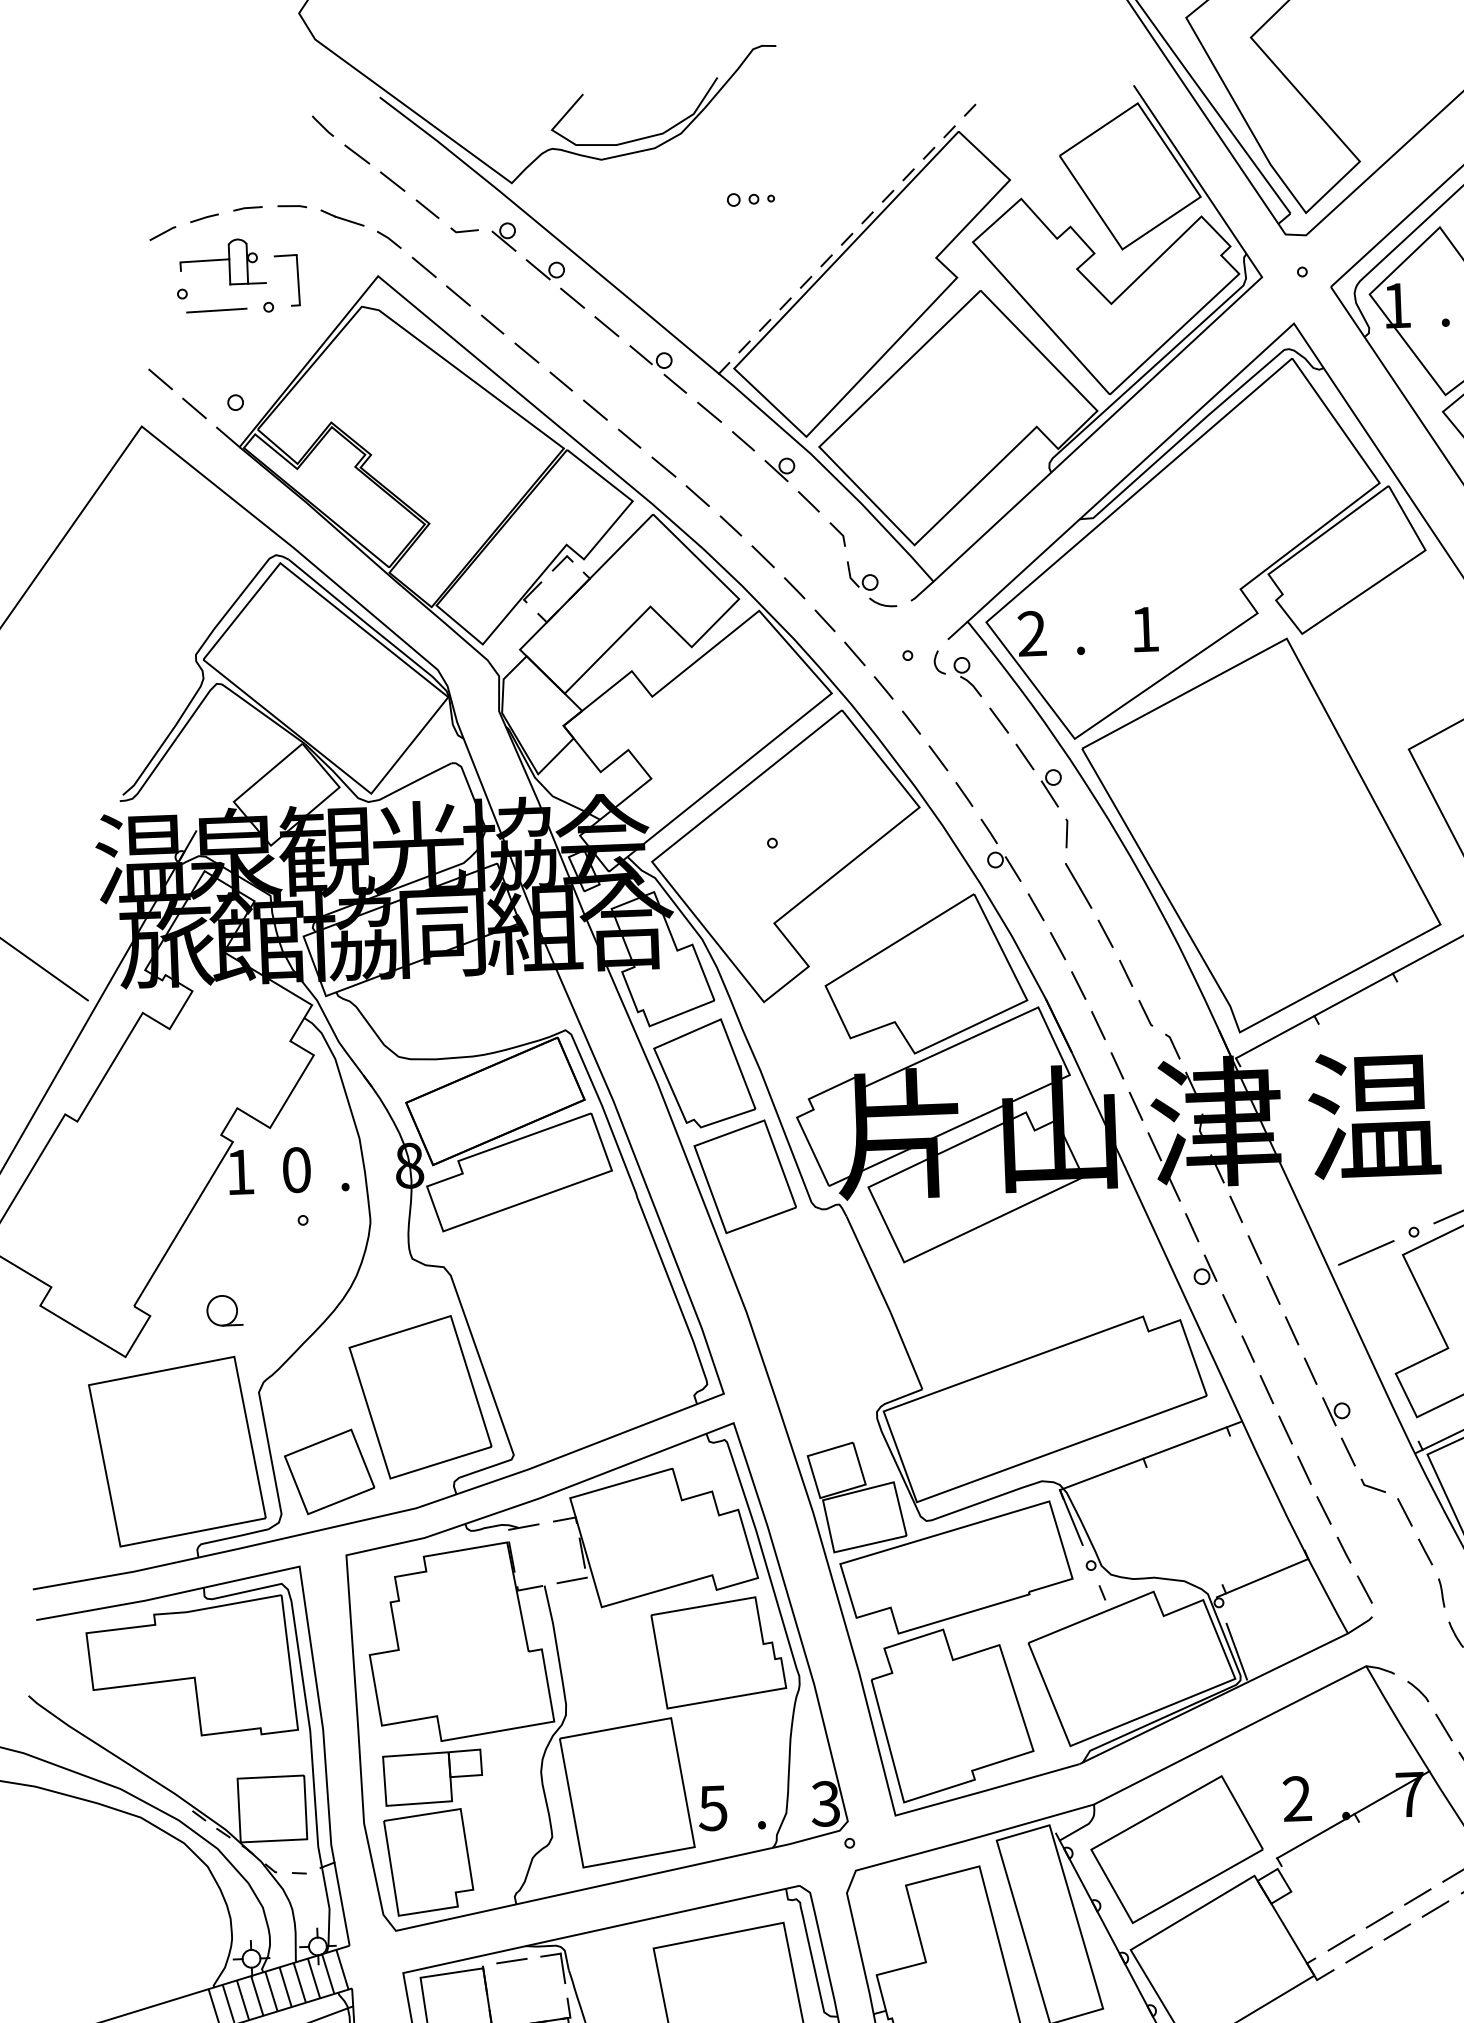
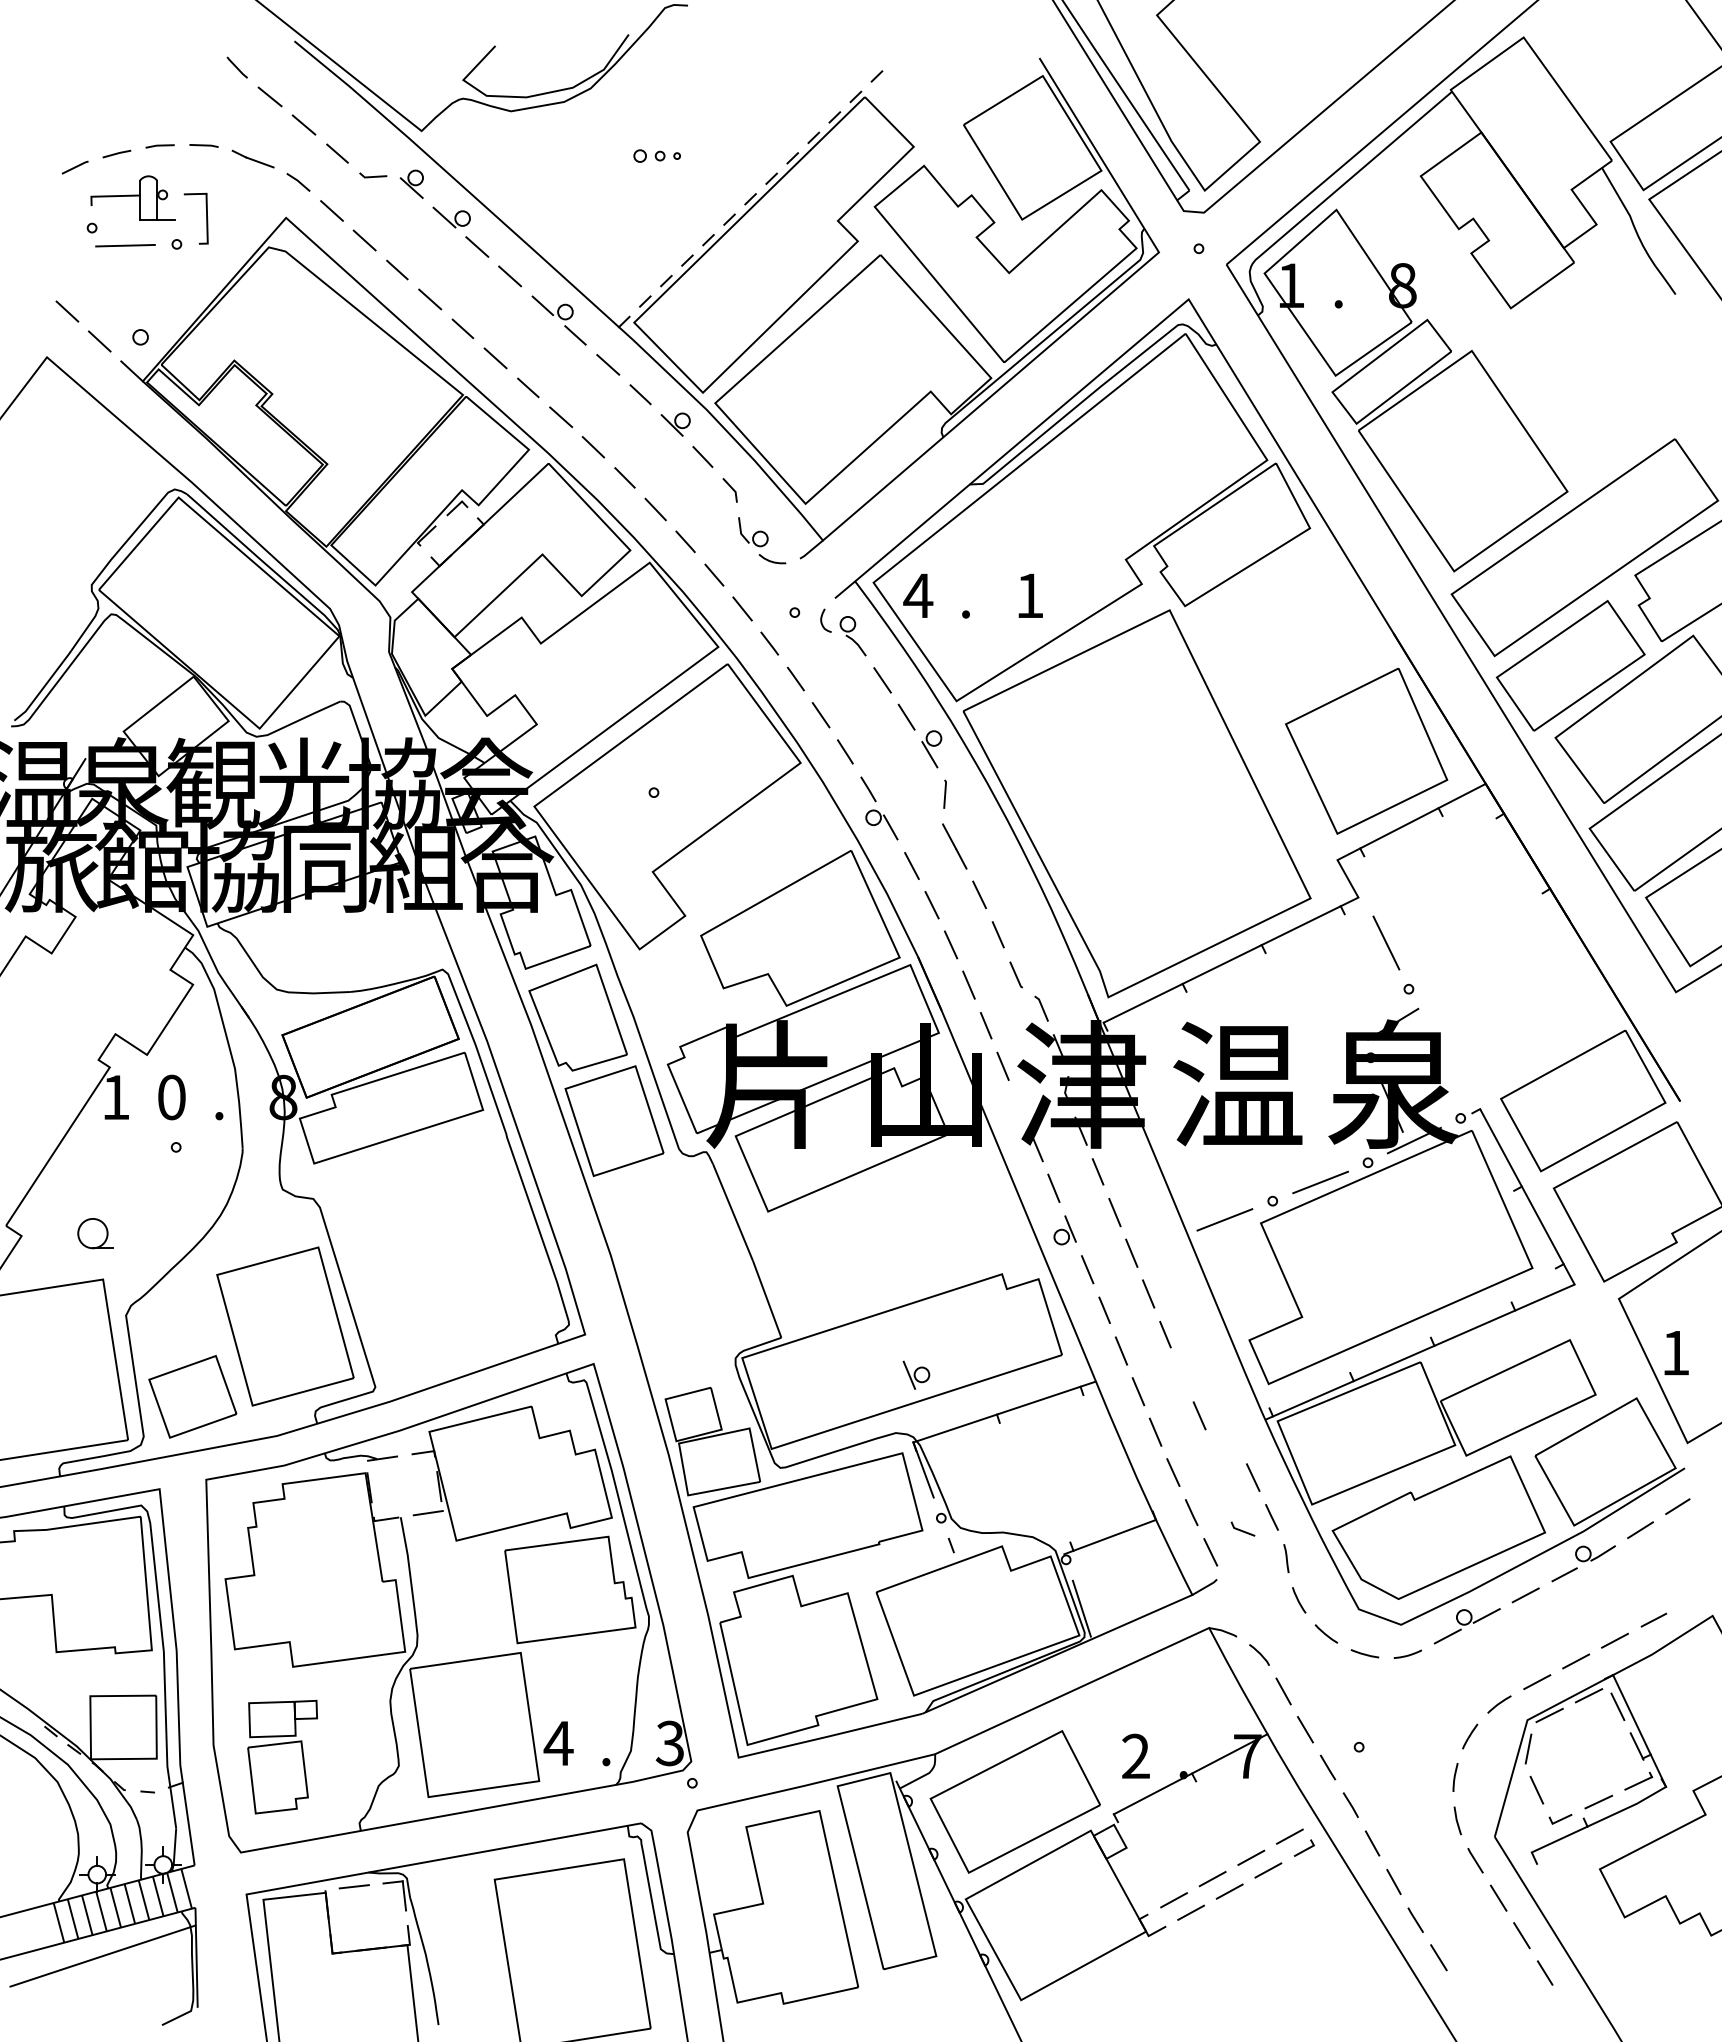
text: (1032, 633) -> (918, 595), 2 -> 4
line: (1154, 1146) -> (1019, 1106), removed
part: (1336, 1410) -> (916, 1374), moved
line: (1371, 1486) -> (1241, 1529), moved
text: (712, 1808) -> (558, 1743), 5 -> 4
part: (434, 1832) -> (282, 1756), size x0.7

